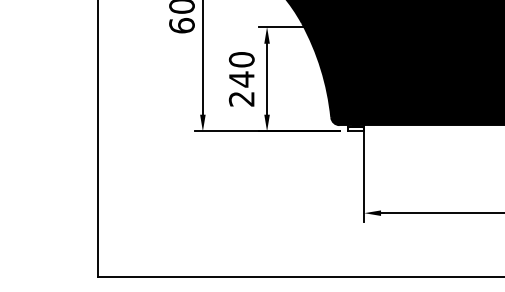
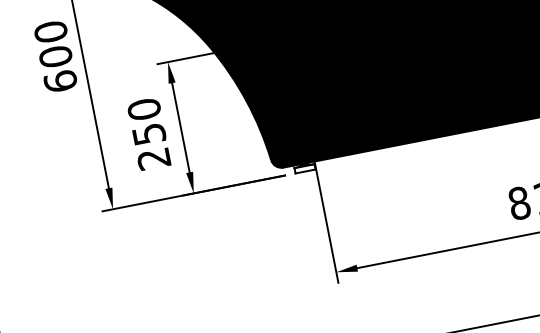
text: (241, 79) -> (148, 134), 240 -> 250

